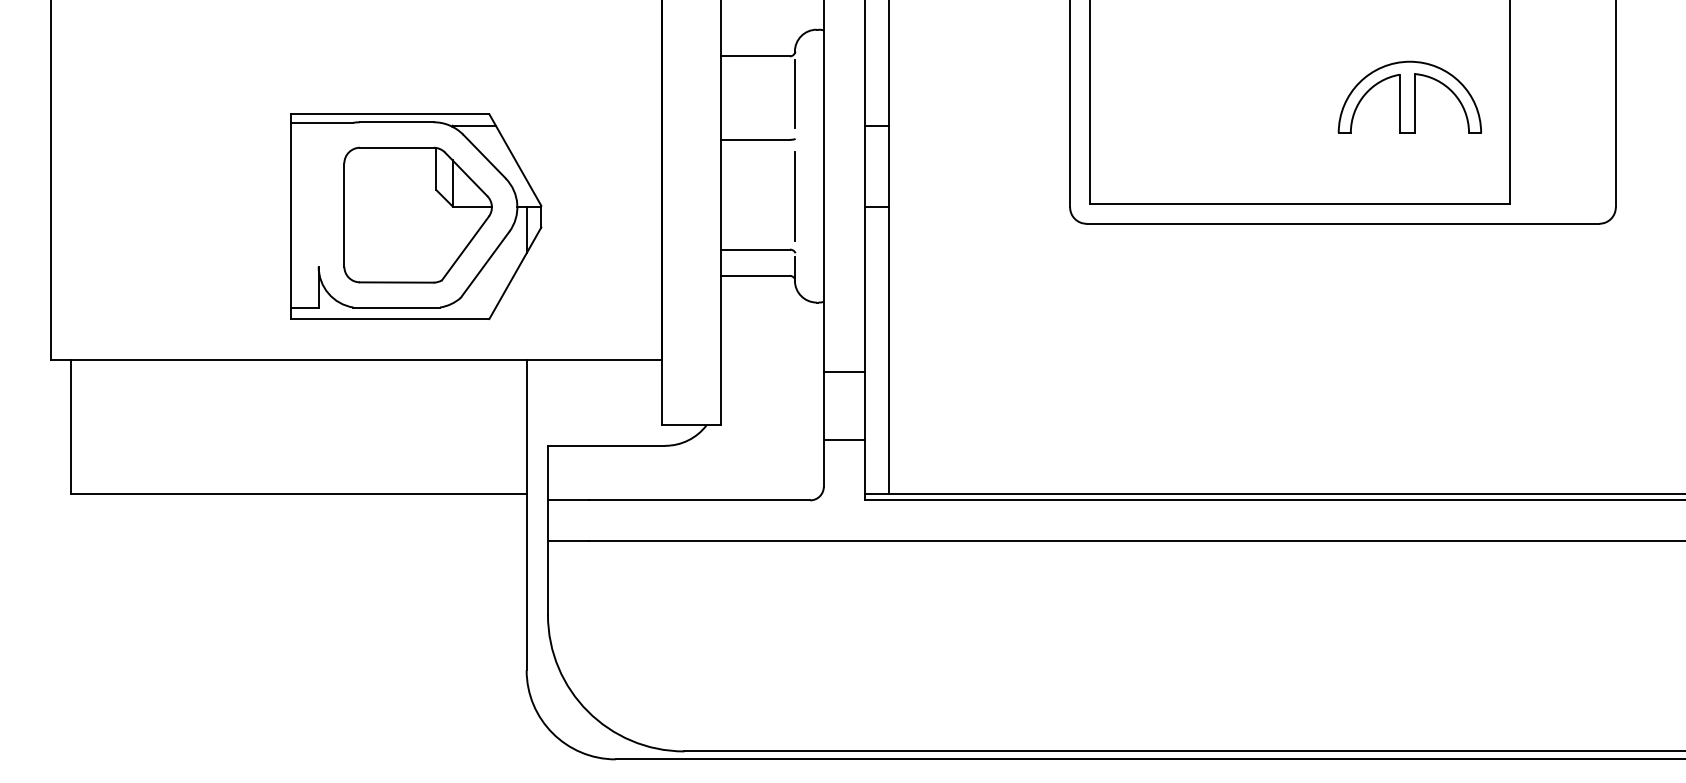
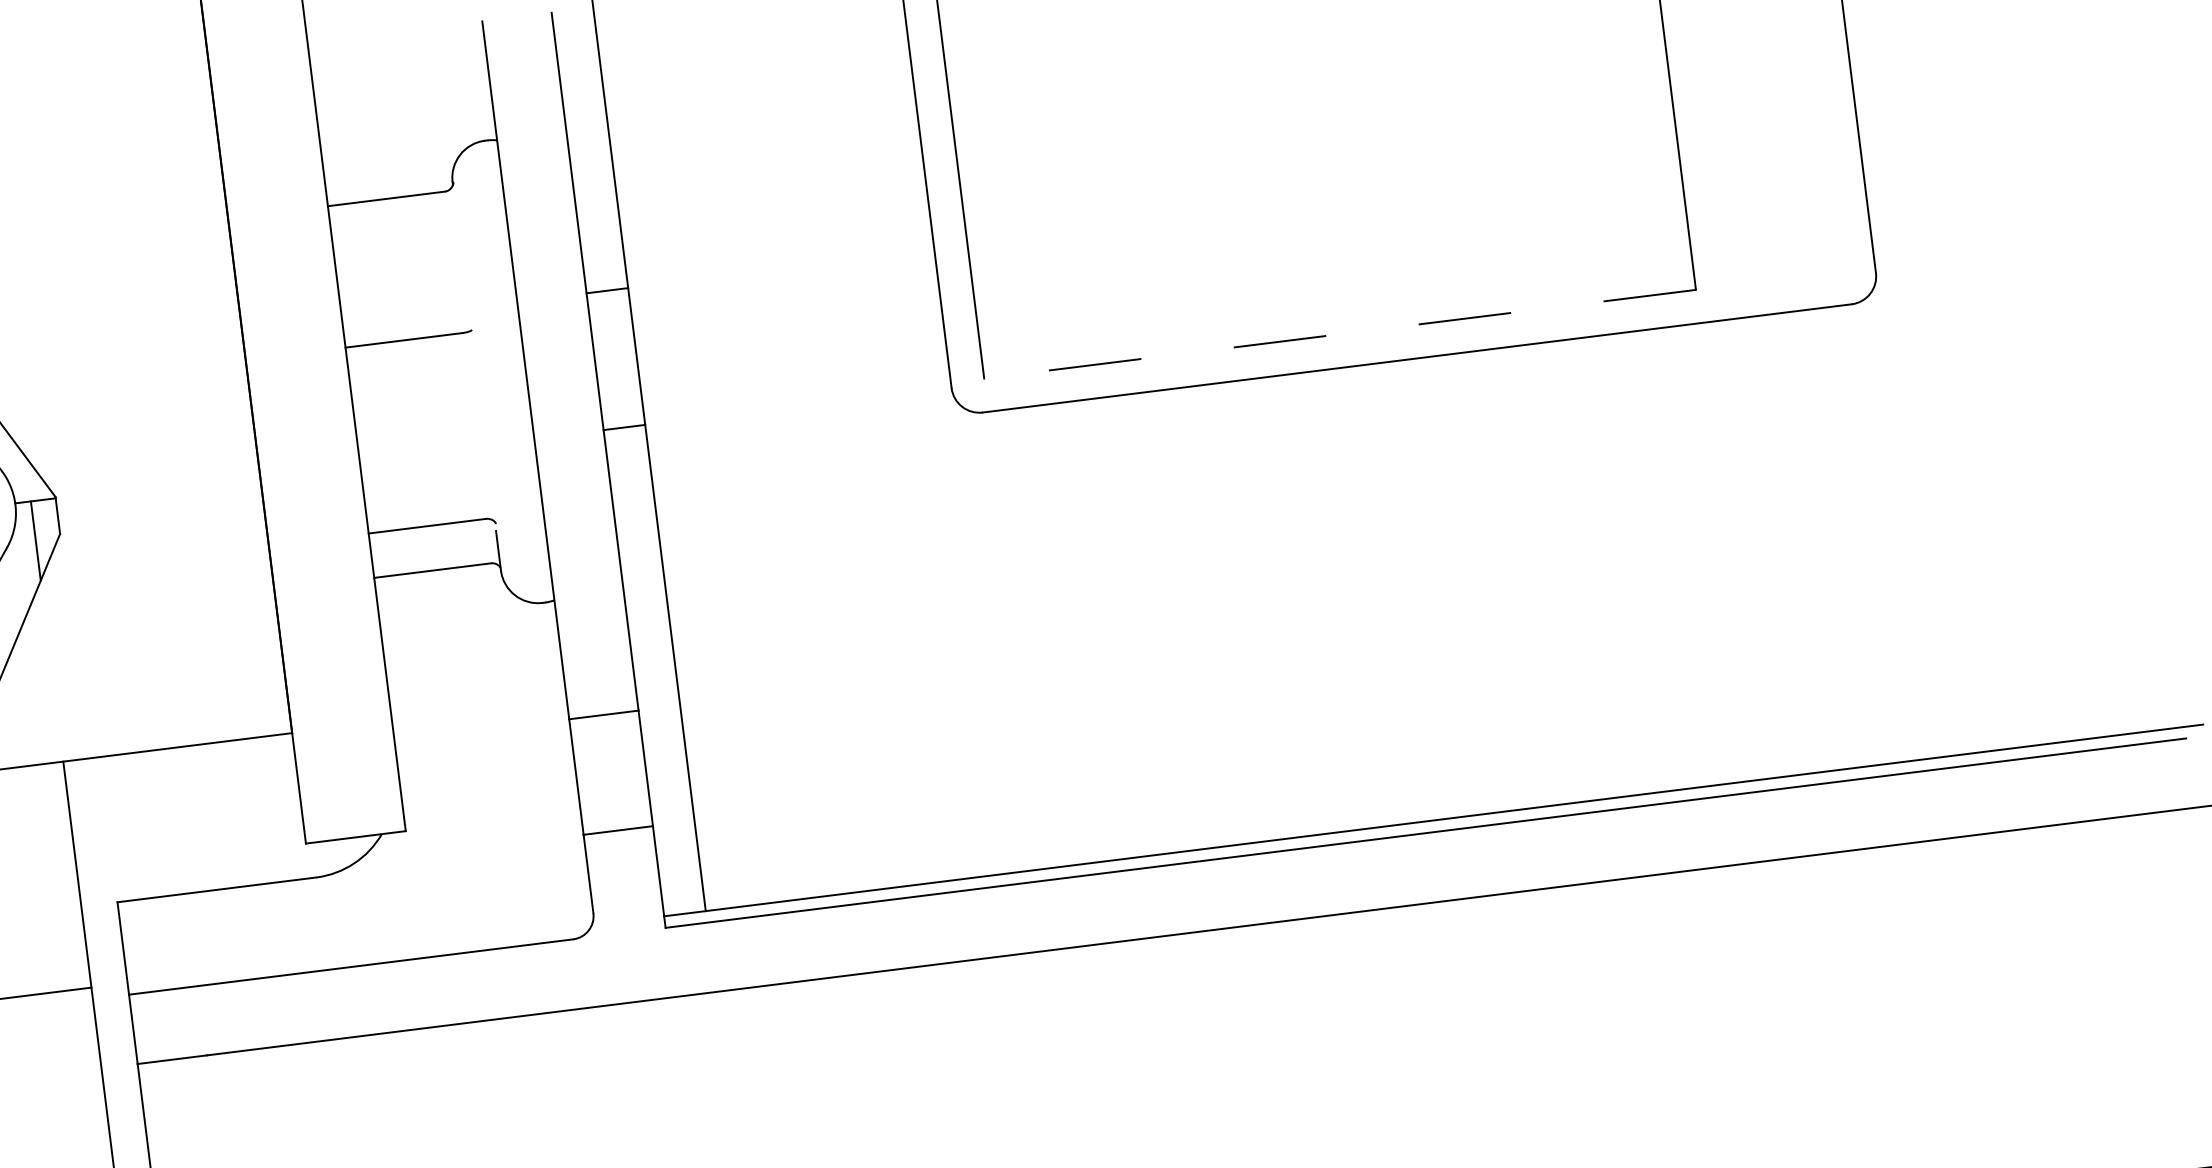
line: (794, 94) -> (460, 255), removed
part: (1409, 96) -> (1503, 128), removed
line: (794, 196) -> (482, 427), removed
line: (1299, 204) -> (1339, 334), solid -> dashed

